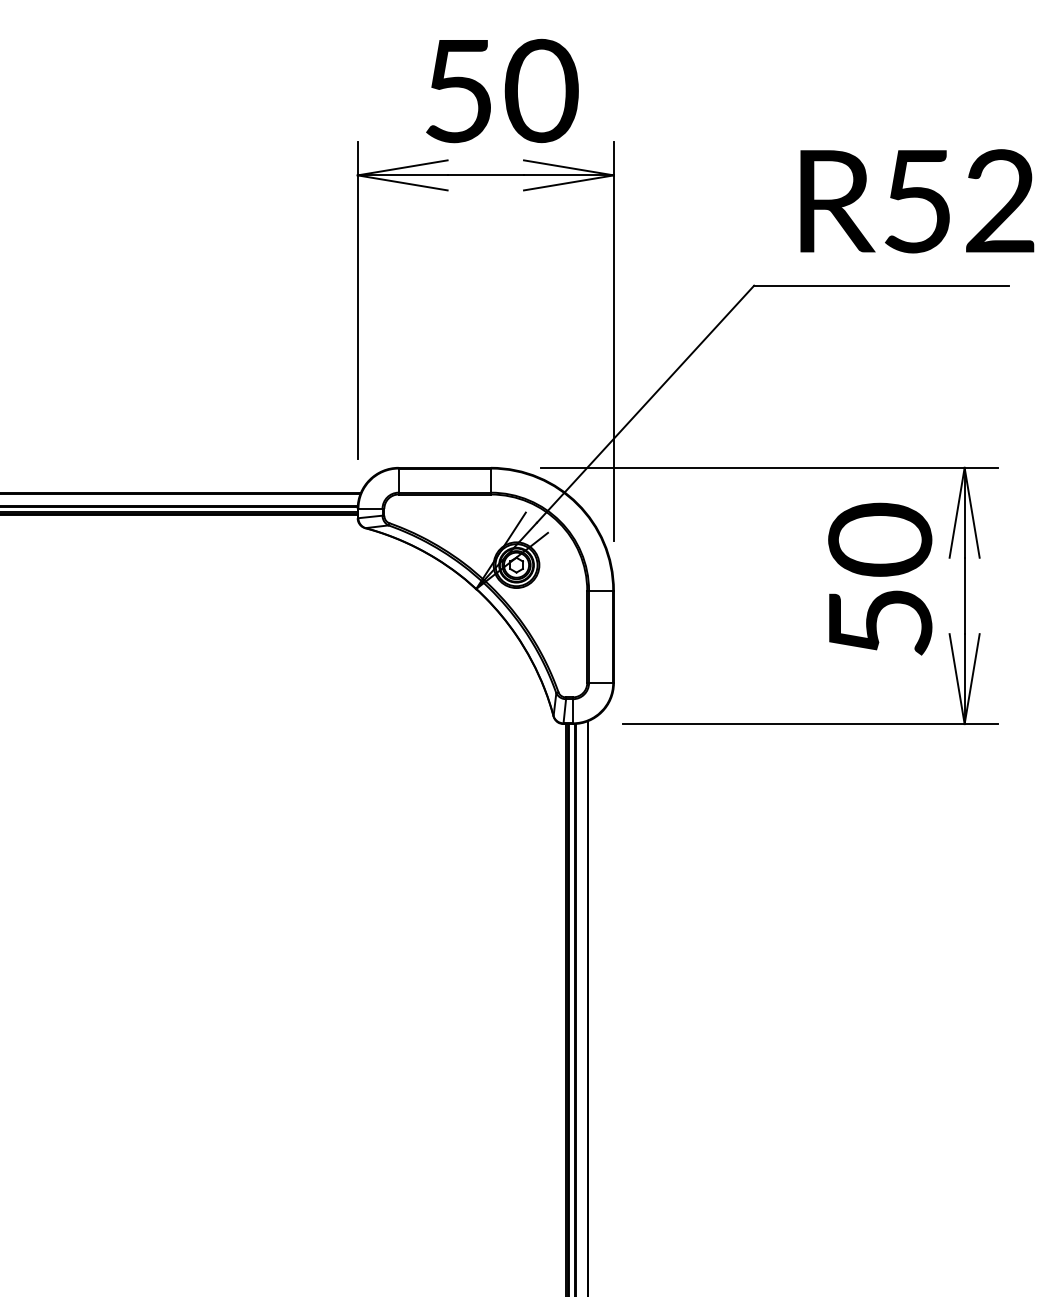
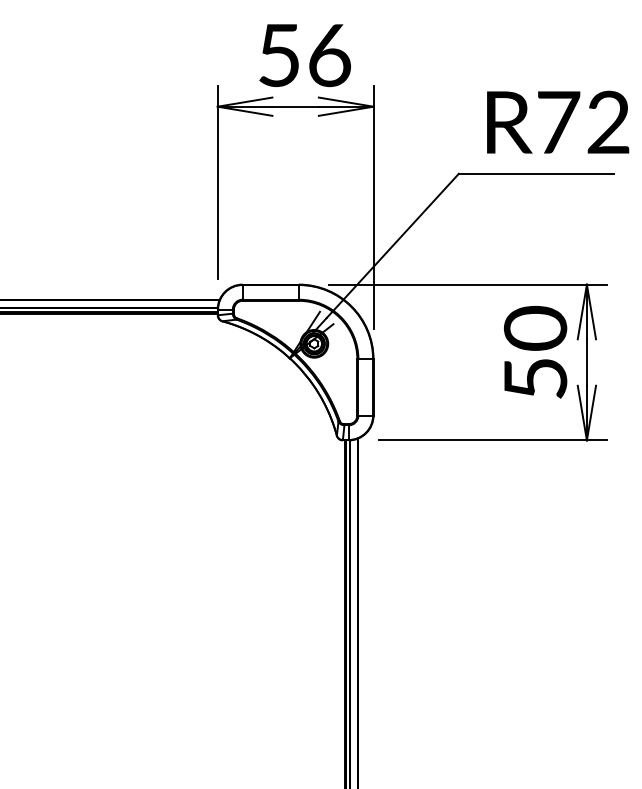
text: (541, 89) -> (329, 54), 50 -> 56
text: (919, 201) -> (559, 122), R52 -> R72

